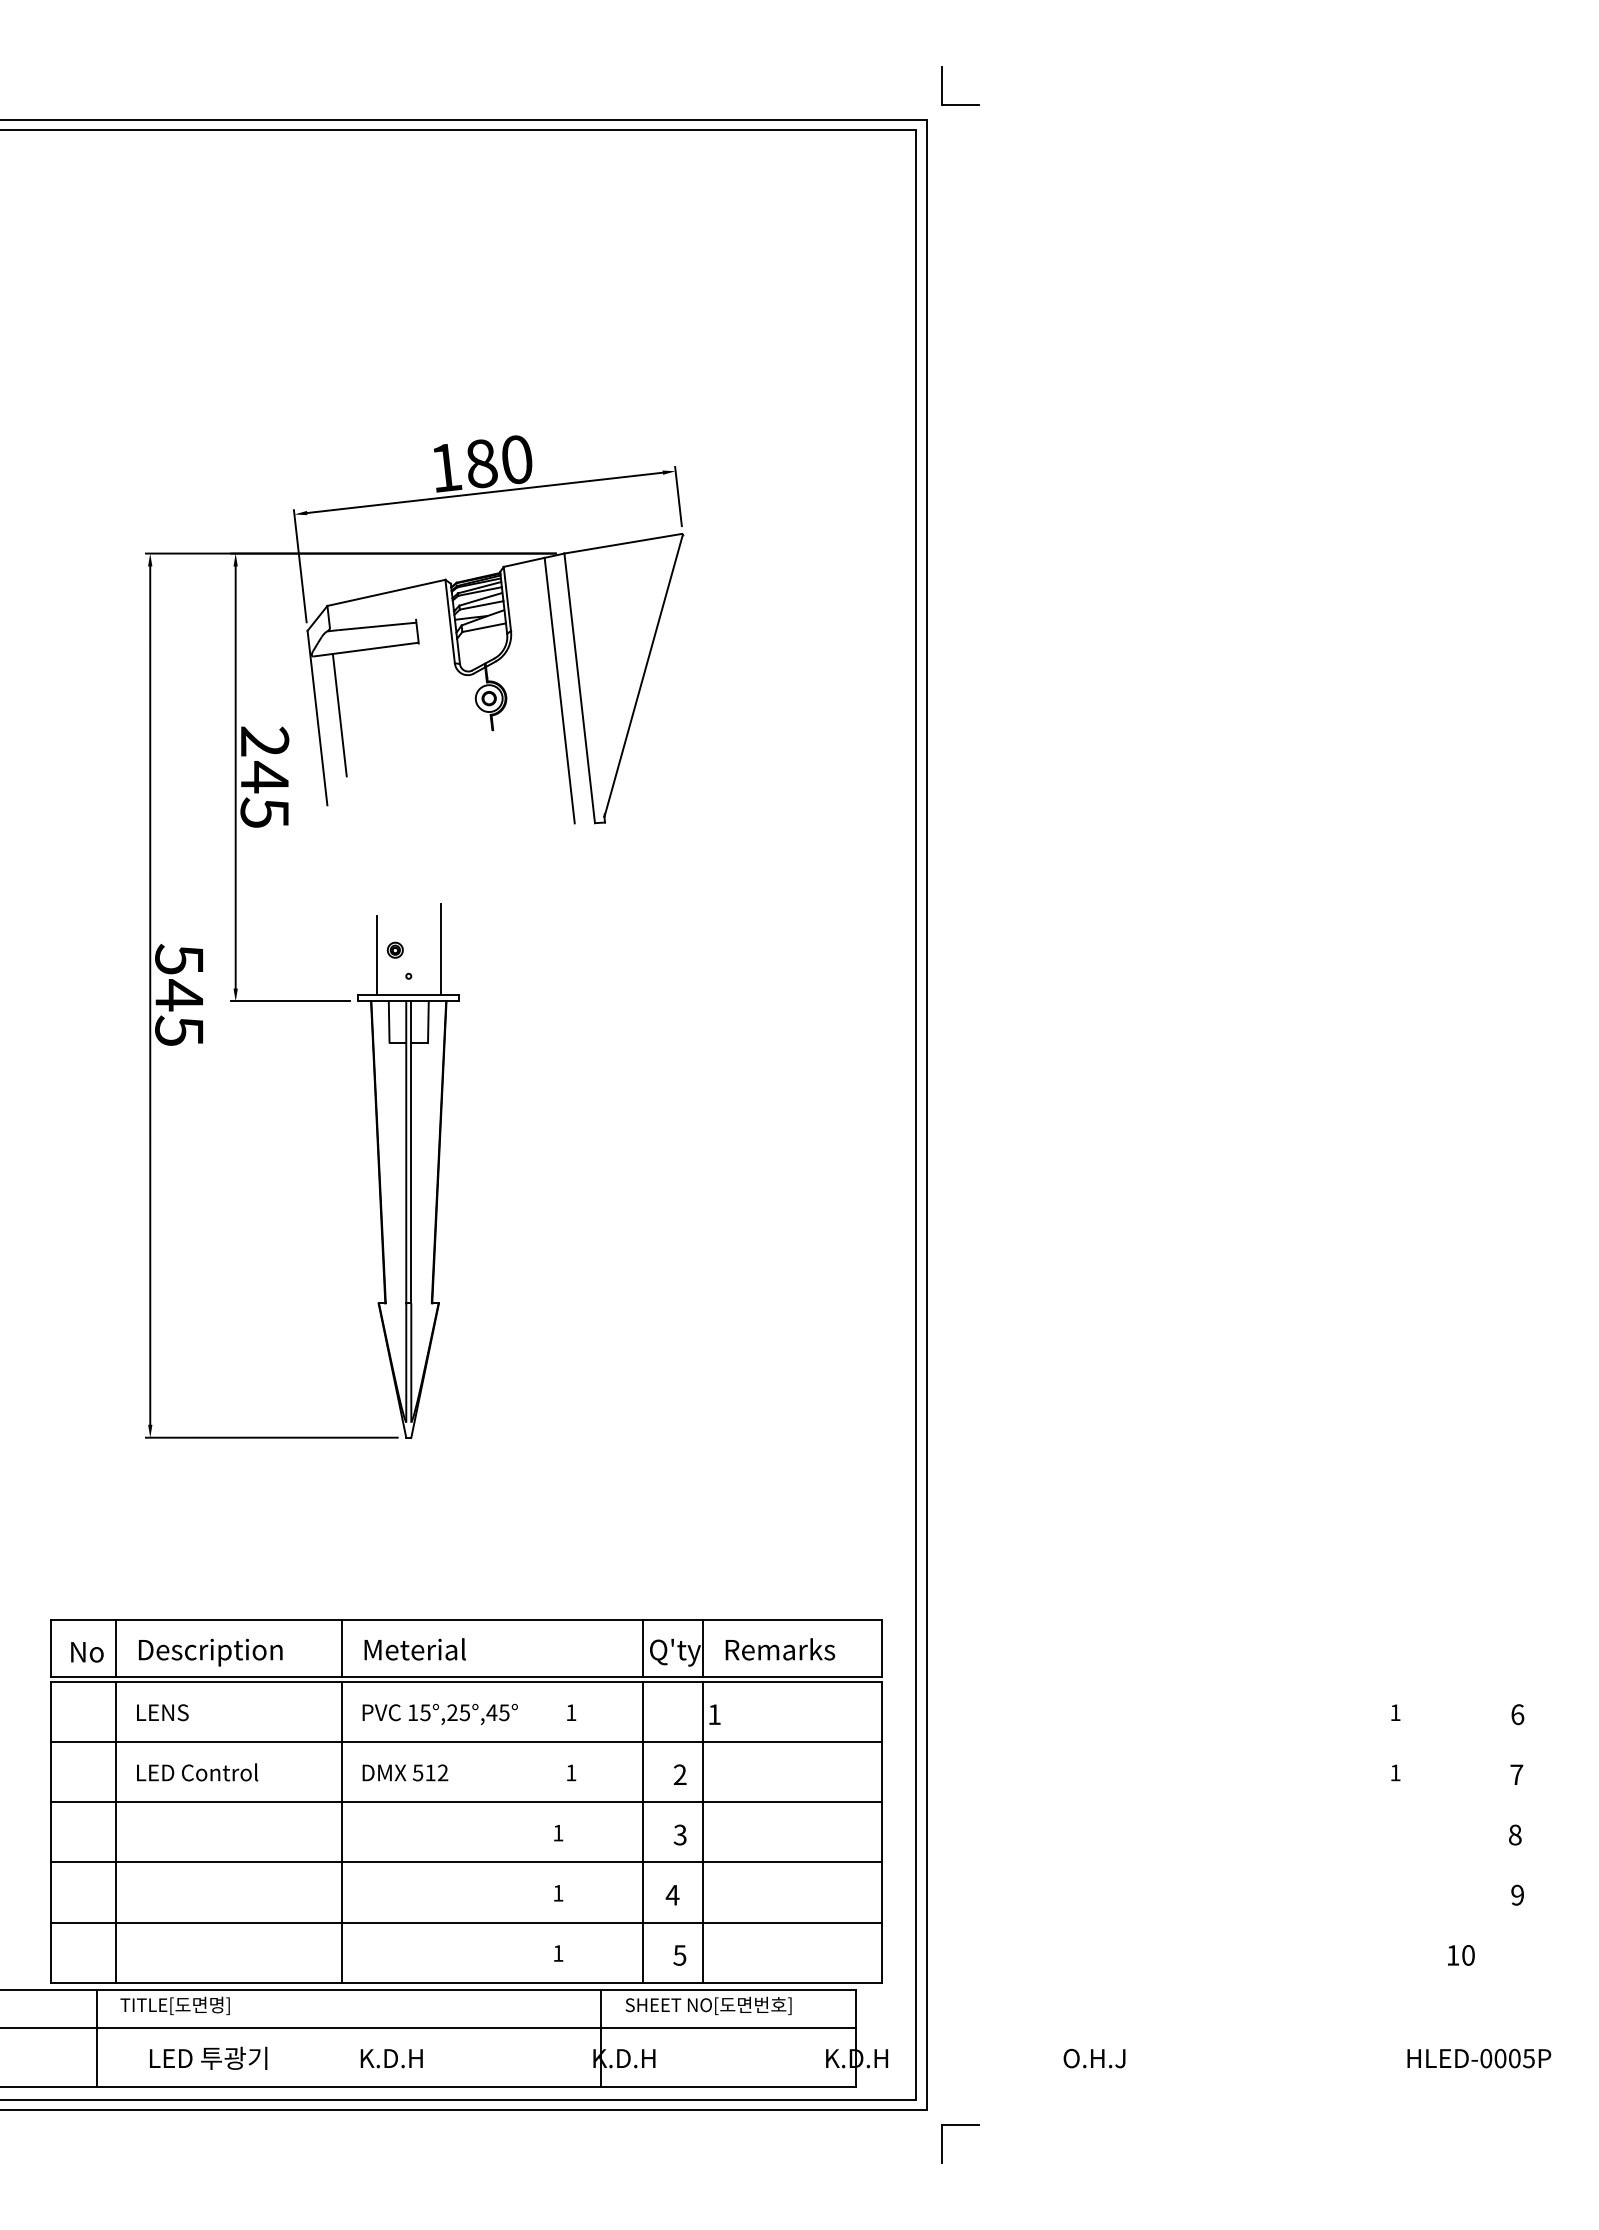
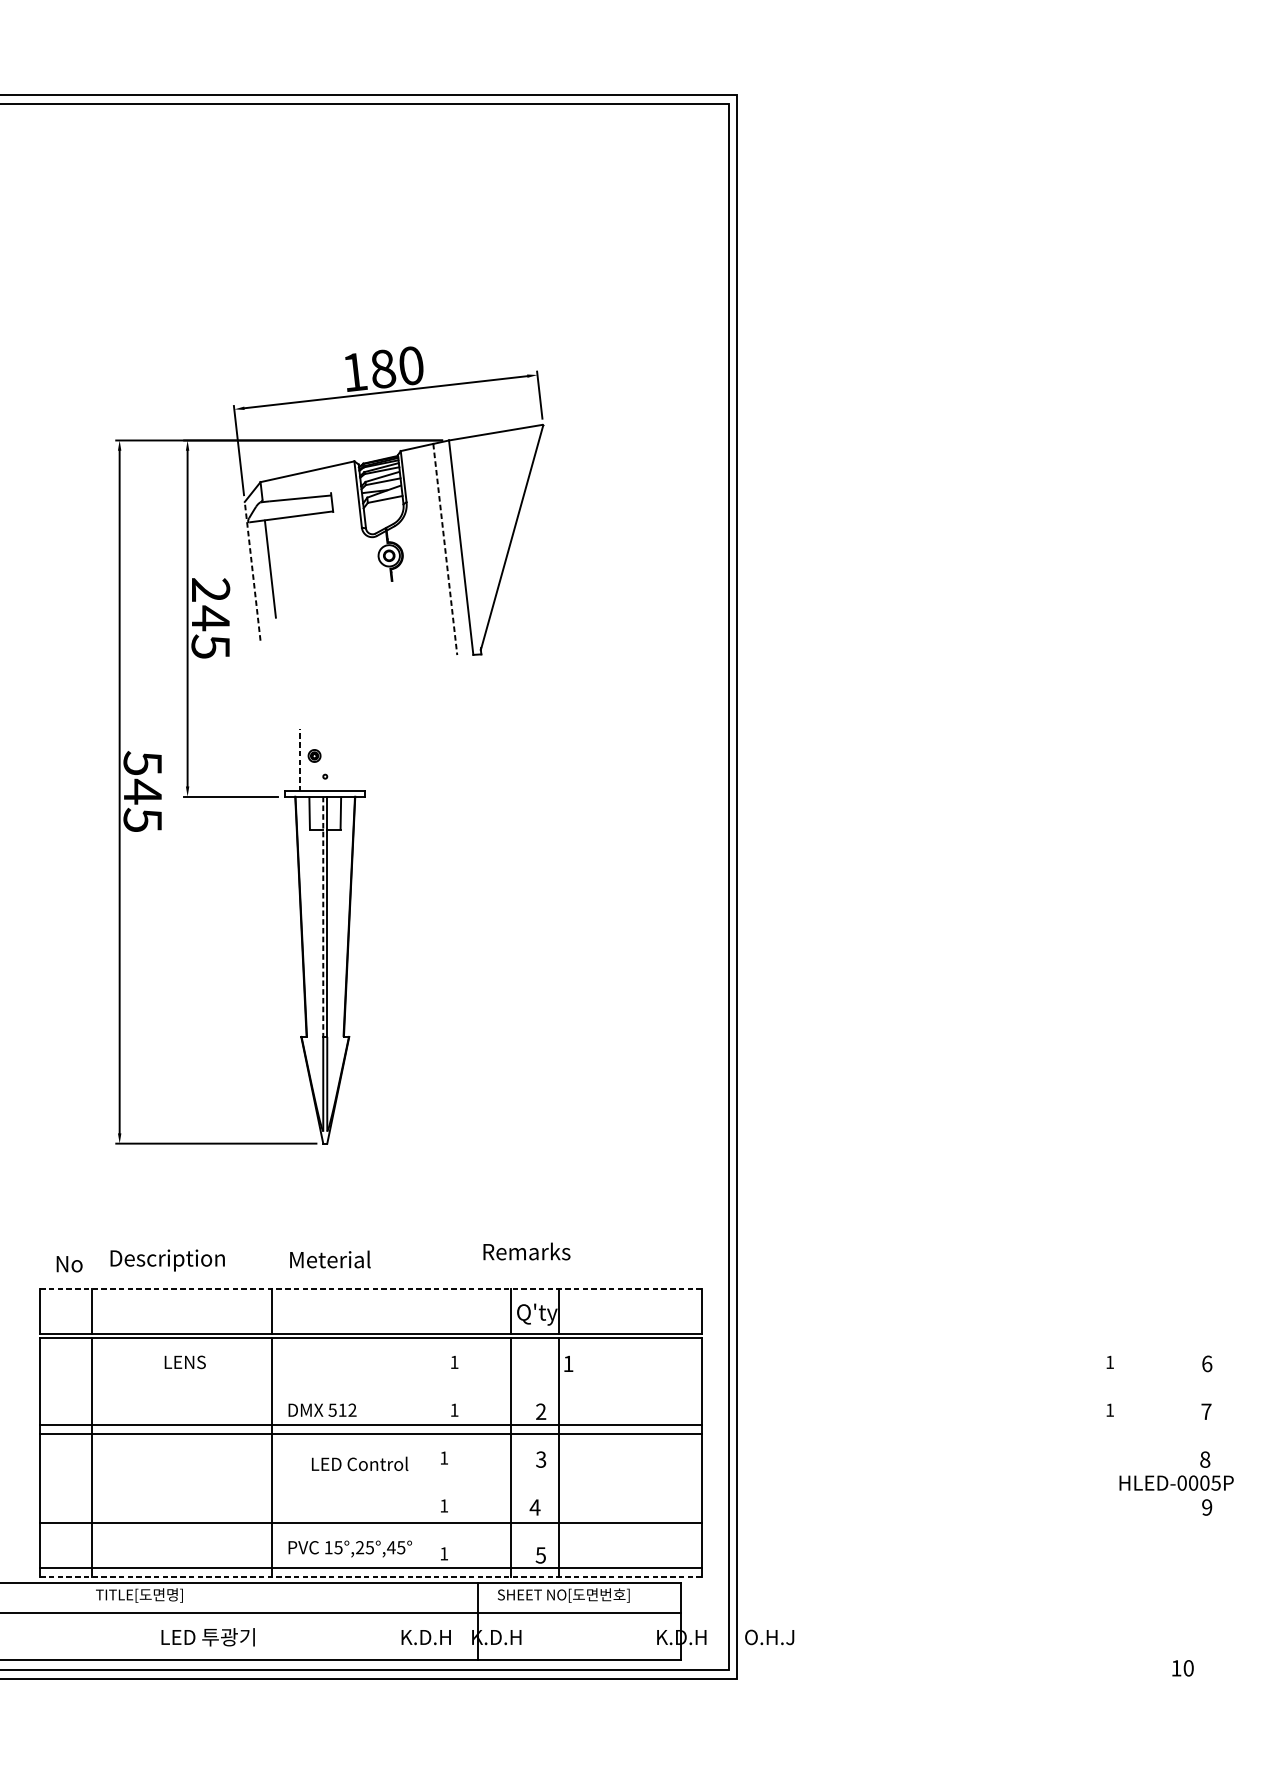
part: (942, 85) -> (749, 68), removed
line: (559, 690) -> (445, 549), solid -> dashed
line: (317, 718) -> (252, 571), solid -> dashed
line: (440, 949) -> (350, 755), removed
line: (377, 954) -> (300, 759), solid -> dashed
line: (406, 1152) -> (323, 916), solid -> dashed
line: (466, 1620) -> (371, 1289), solid -> dashed
text: (414, 1649) -> (329, 1259), moved
text: (780, 1649) -> (527, 1251), moved
text: (87, 1652) -> (69, 1264), moved
text: (210, 1652) -> (167, 1260), moved
text: (162, 1712) -> (185, 1362), moved
text: (439, 1713) -> (349, 1548), moved
line: (466, 1742) -> (371, 1425), moved
text: (197, 1772) -> (360, 1463), moved
line: (466, 1862) -> (371, 1522), moved
line: (466, 1922) -> (371, 1568), moved
text: (1461, 1955) -> (1183, 1668), moved
line: (466, 1982) -> (371, 1576), solid -> dashed
line: (96, 2038) -> (76, 1621), removed
text: (208, 2057) -> (208, 1636), moved
text: (391, 2058) -> (426, 1637), moved
text: (1094, 2058) -> (769, 1637), moved
text: (1479, 2058) -> (1176, 1483), moved
part: (960, 2125) -> (764, 1690), removed

